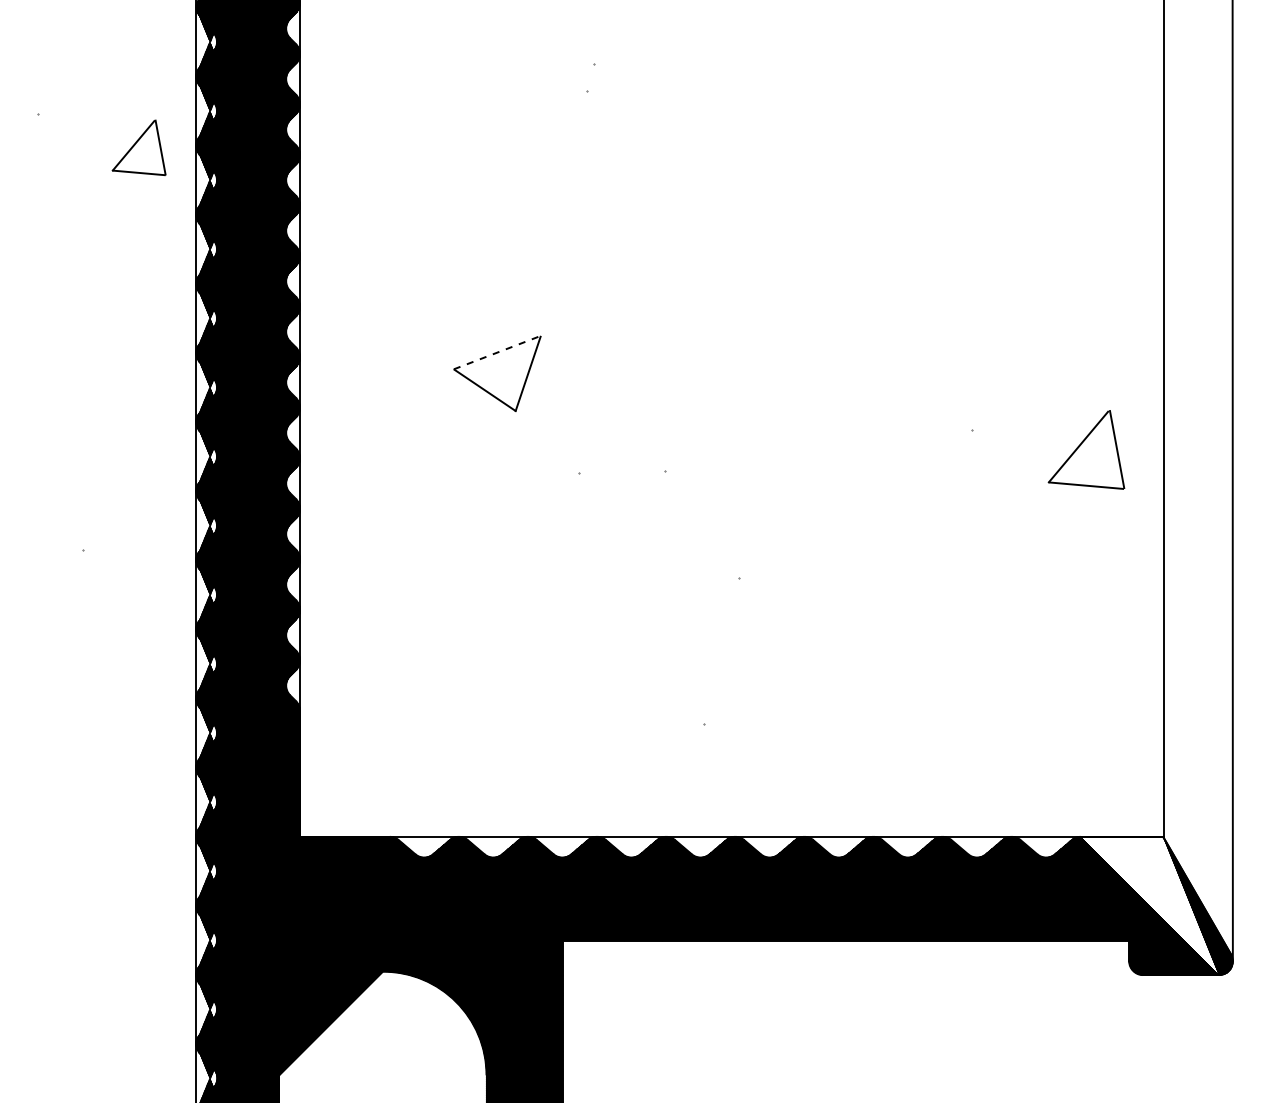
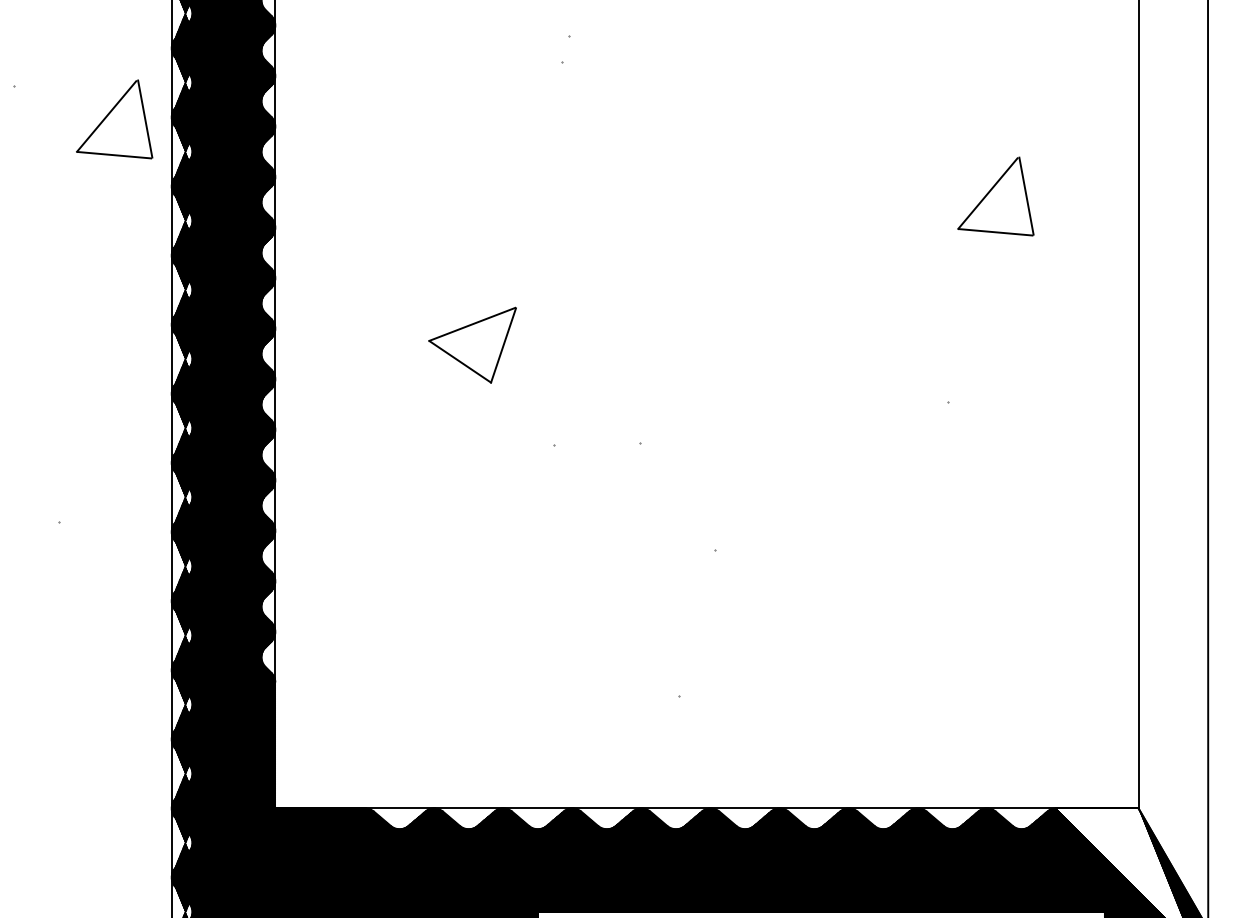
part: (138, 147) -> (113, 119), size x1.43
line: (497, 352) -> (472, 324), dashed -> solid
part: (1086, 449) -> (995, 196), moved

